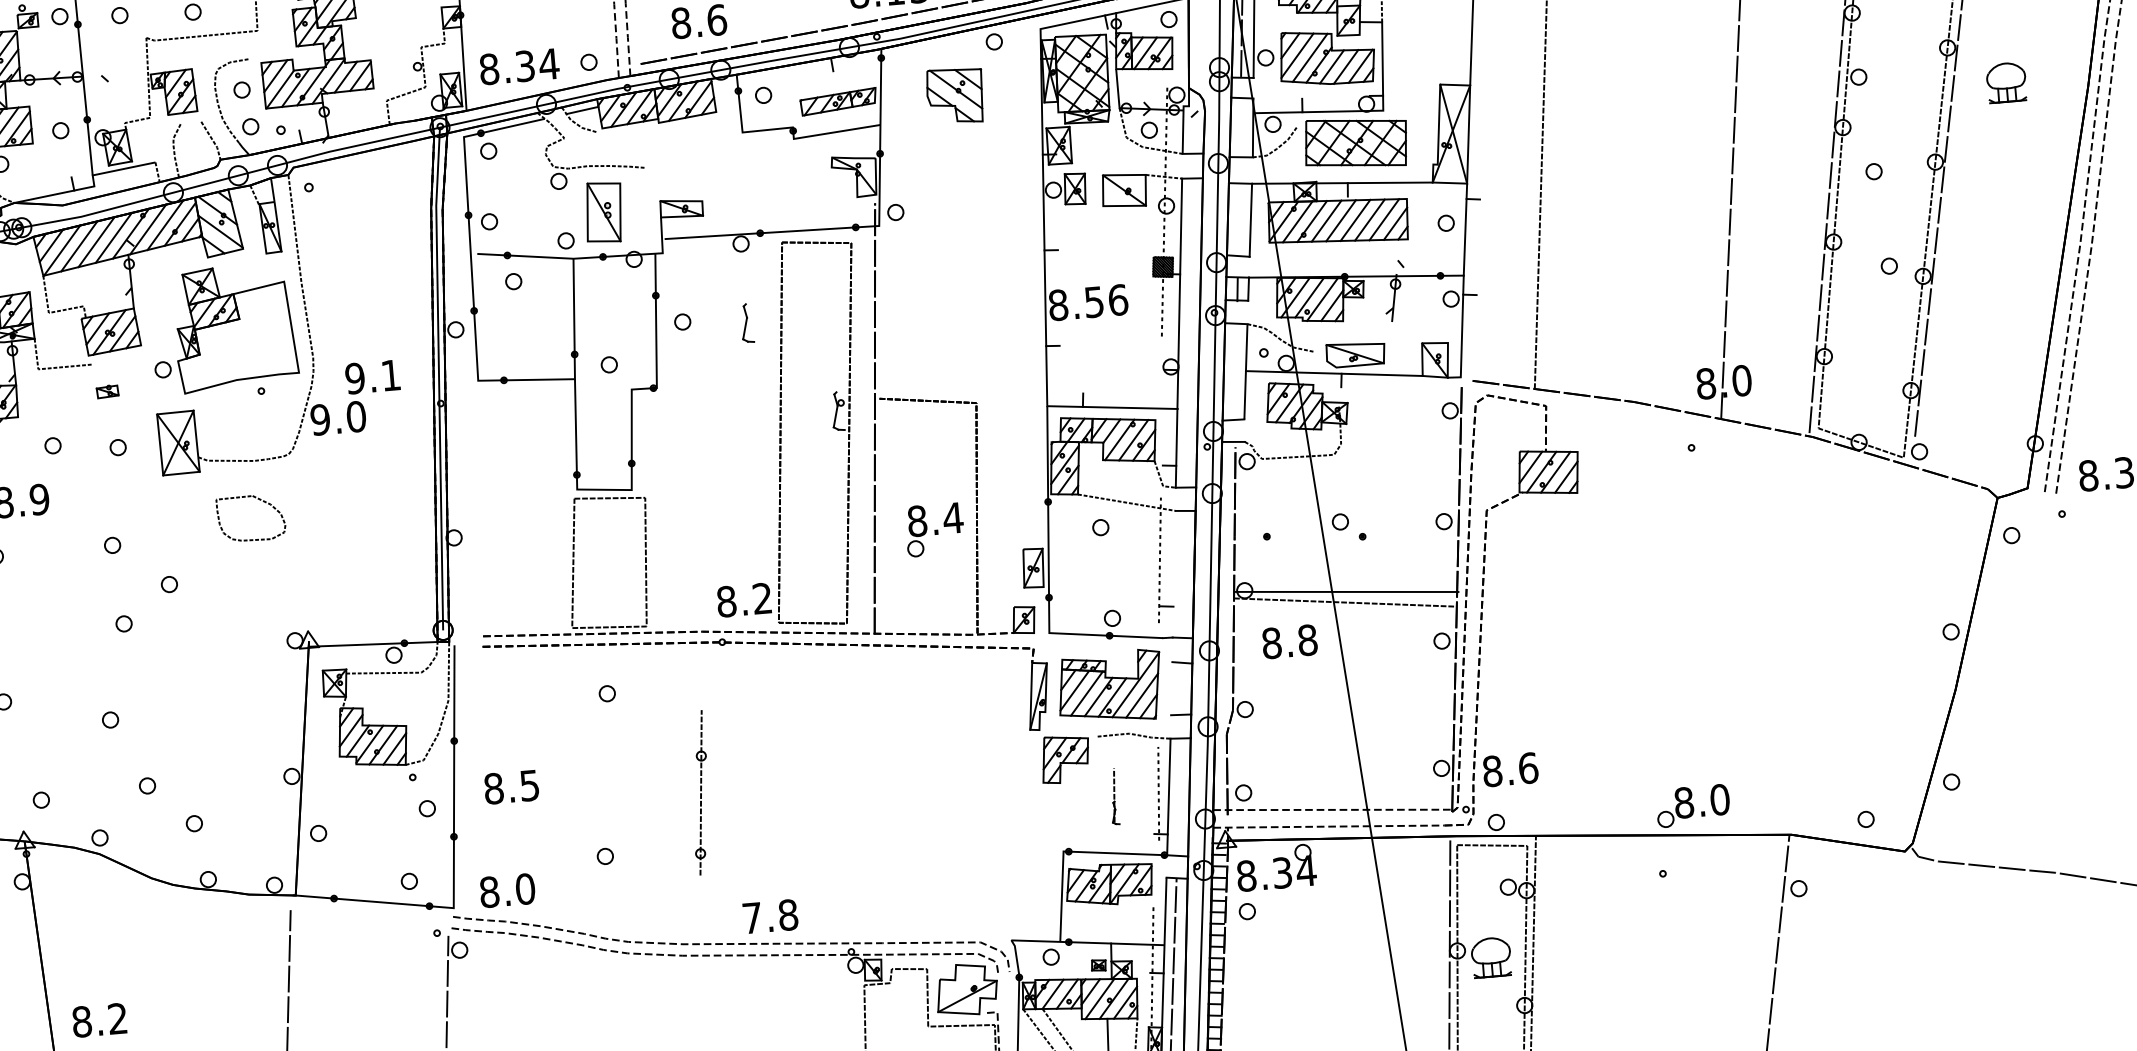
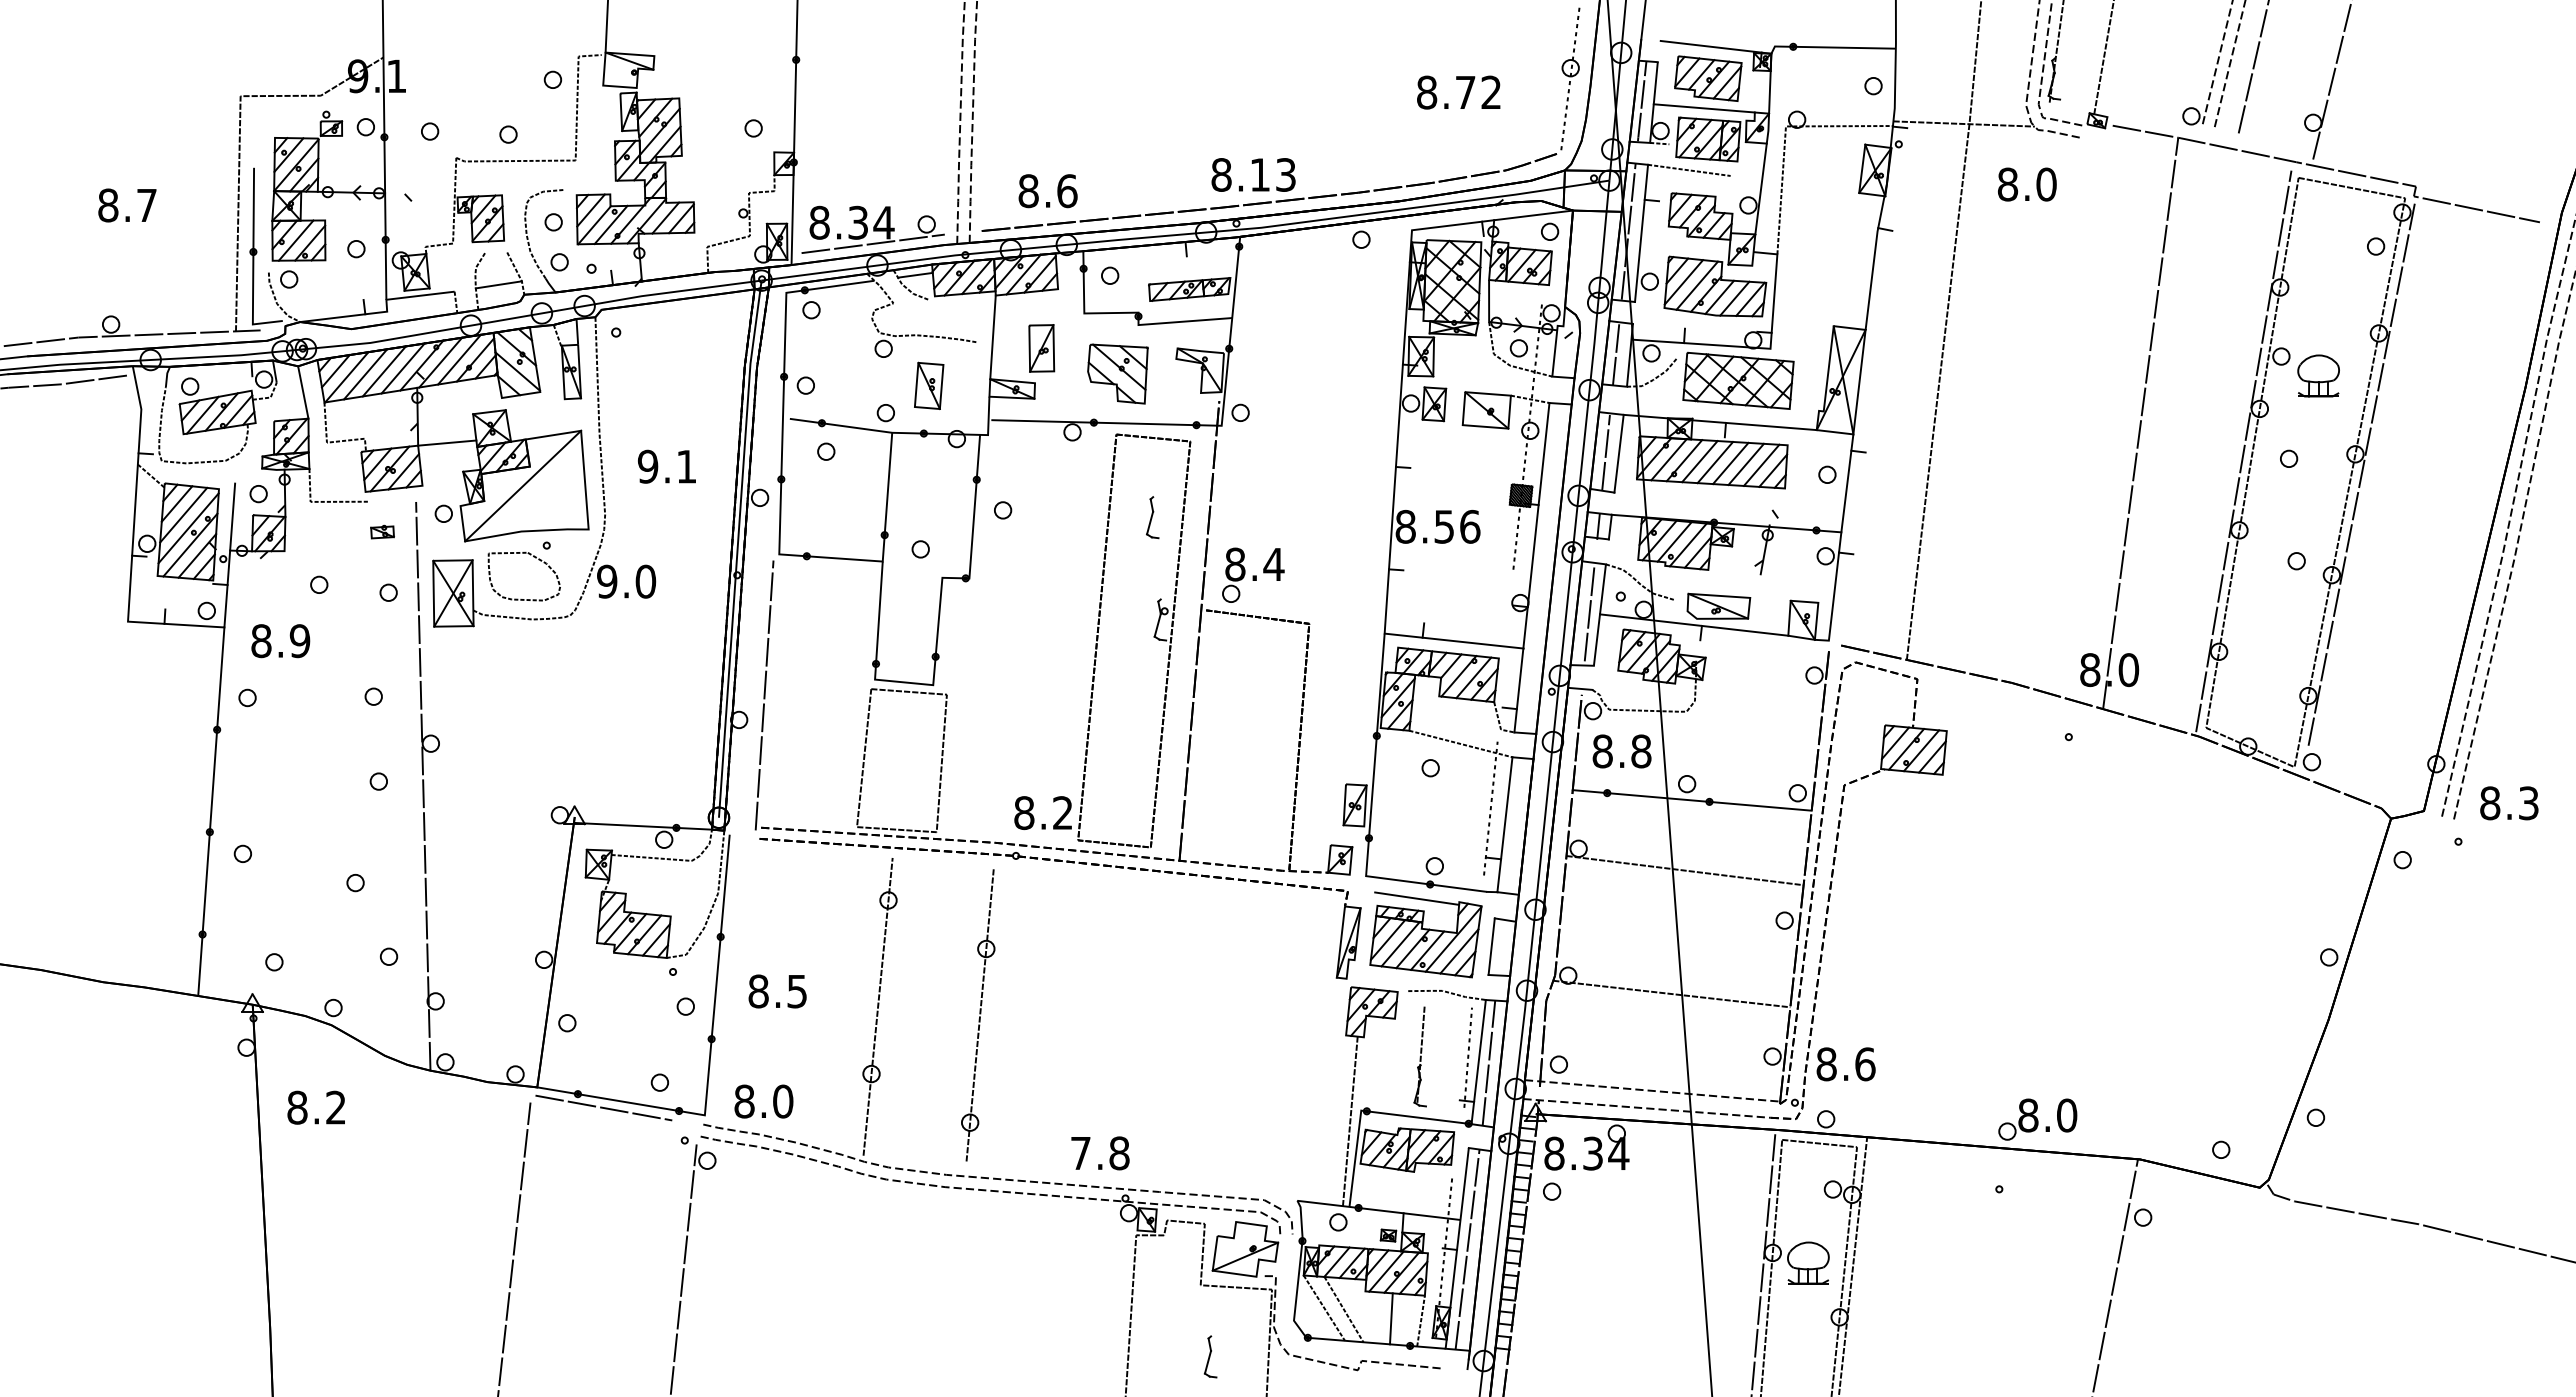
part: (2006, 82) -> (2318, 375), moved
line: (540, 84) -> (872, 243), added
part: (954, 95) -> (1117, 373), moved
line: (1239, 128) -> (1615, 354), added
line: (195, 152) -> (498, 284), added
line: (659, 162) -> (992, 337), added
part: (705, 168) -> (1041, 348), added
part: (604, 211) -> (929, 385), size x0.71
line: (1238, 220) -> (1605, 452), added
line: (23, 268) -> (303, 392), added
line: (160, 303) -> (447, 442), added
part: (746, 323) -> (1152, 517), moved
line: (234, 337) -> (523, 485), added
line: (1236, 370) -> (1589, 612), added
text: (372, 376) -> (666, 466), moved
part: (258, 499) -> (533, 557), moved
line: (475, 513) -> (764, 695), added
part: (935, 529) -> (1253, 574), moved
line: (1173, 574) -> (1504, 824), added
line: (1345, 592) -> (1691, 800), moved
line: (165, 623) -> (423, 785), added
text: (1289, 641) -> (1621, 751), moved
line: (1098, 649) -> (1417, 898), added
line: (1171, 688) -> (1491, 946), added
line: (1342, 717) -> (1671, 993), added
line: (605, 793) -> (877, 1006), added
part: (700, 793) -> (978, 1015), size x1.67
part: (1113, 796) -> (1419, 1056), size x1.67
line: (1178, 796) -> (1488, 1062), added
line: (1053, 862) -> (1349, 1121), added
line: (358, 908) -> (603, 1107), added
text: (770, 916) -> (1100, 1153), moved
text: (98, 1020) -> (315, 1107), moved

